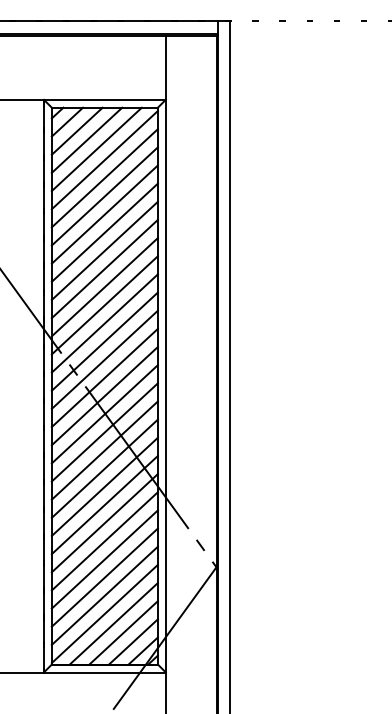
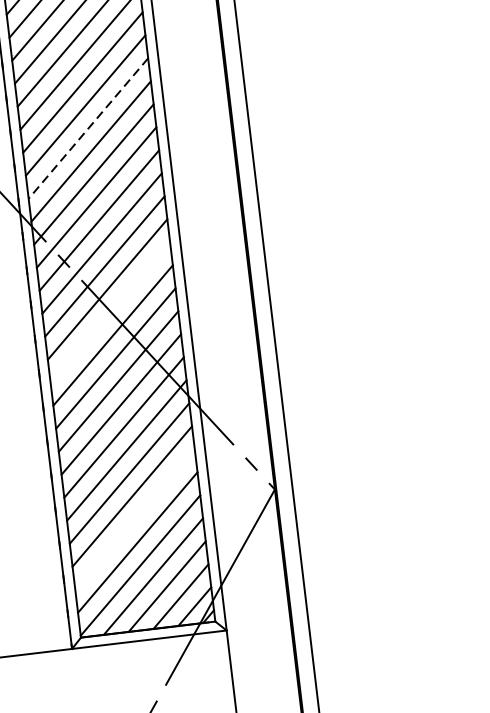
line: (104, 269) -> (88, 129), solid -> dashed
line: (104, 414) -> (109, 312), removed
line: (104, 577) -> (134, 519), removed

